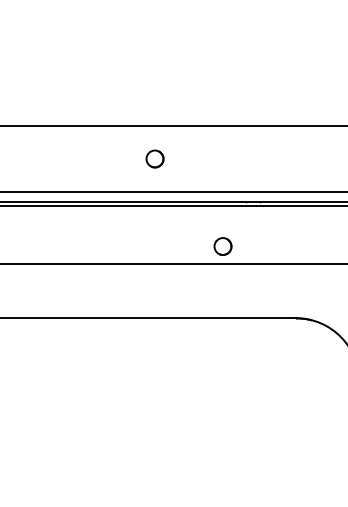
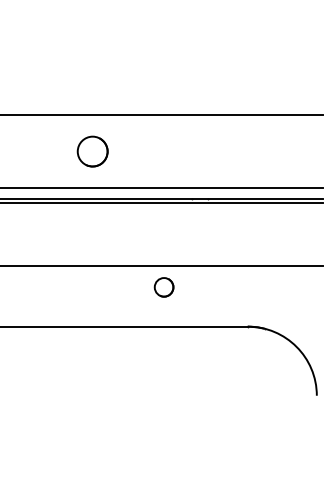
part: (154, 158) -> (92, 151), size x1.6
part: (222, 246) -> (163, 287), moved

